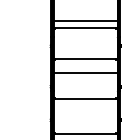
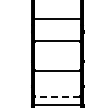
line: (85, 21) -> (57, 13), removed
line: (85, 72) -> (57, 51), removed
line: (85, 133) -> (57, 96), solid -> dashed

